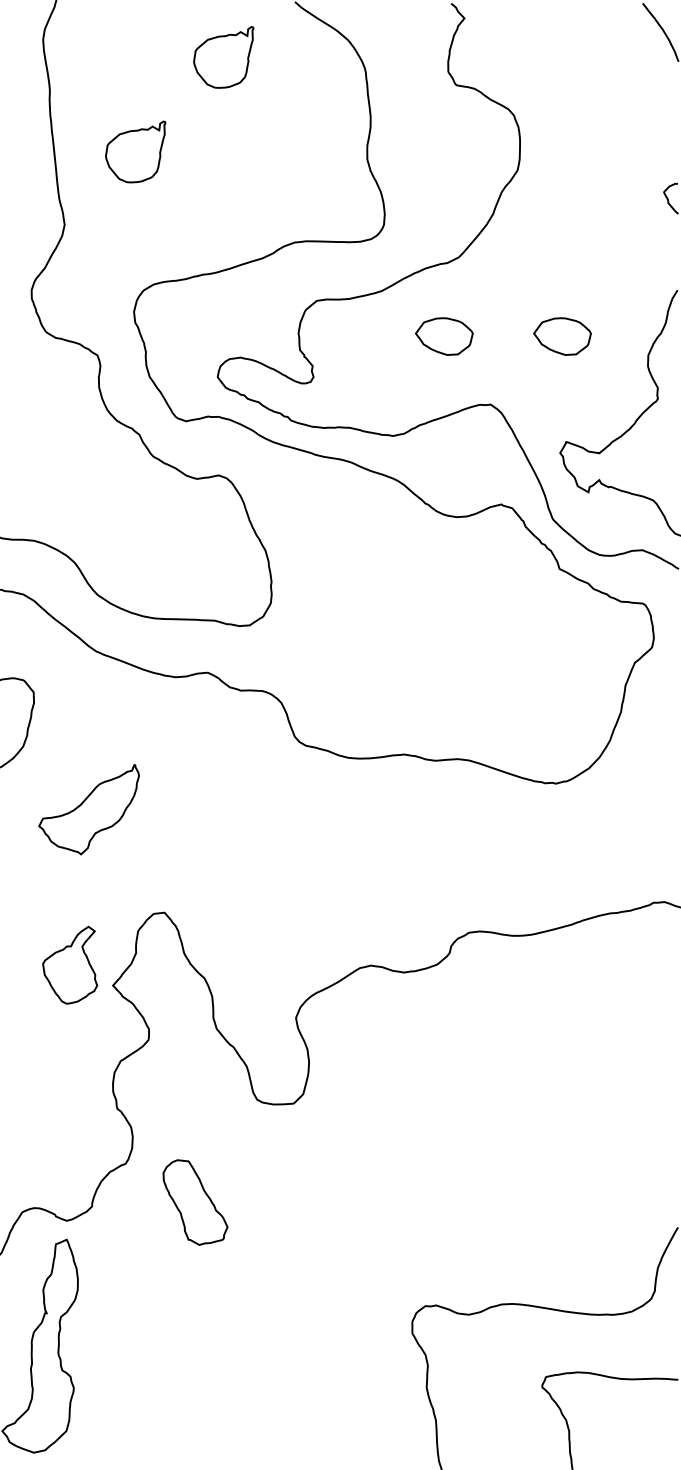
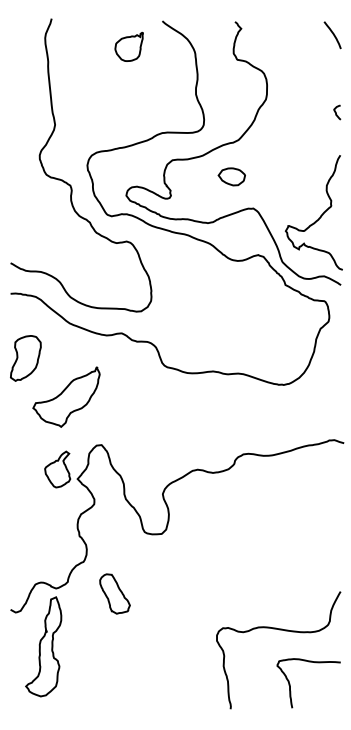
part: (134, 150) -> (87, 90), removed
part: (561, 335) -> (286, 176), removed
part: (89, 808) -> (66, 396), size x1.43
part: (194, 1201) -> (114, 593), moved

